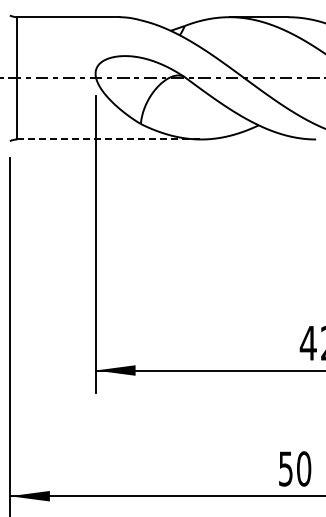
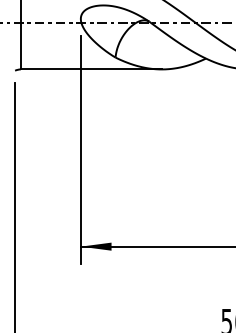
line: (109, 139) -> (91, 69), dashed -> solid

